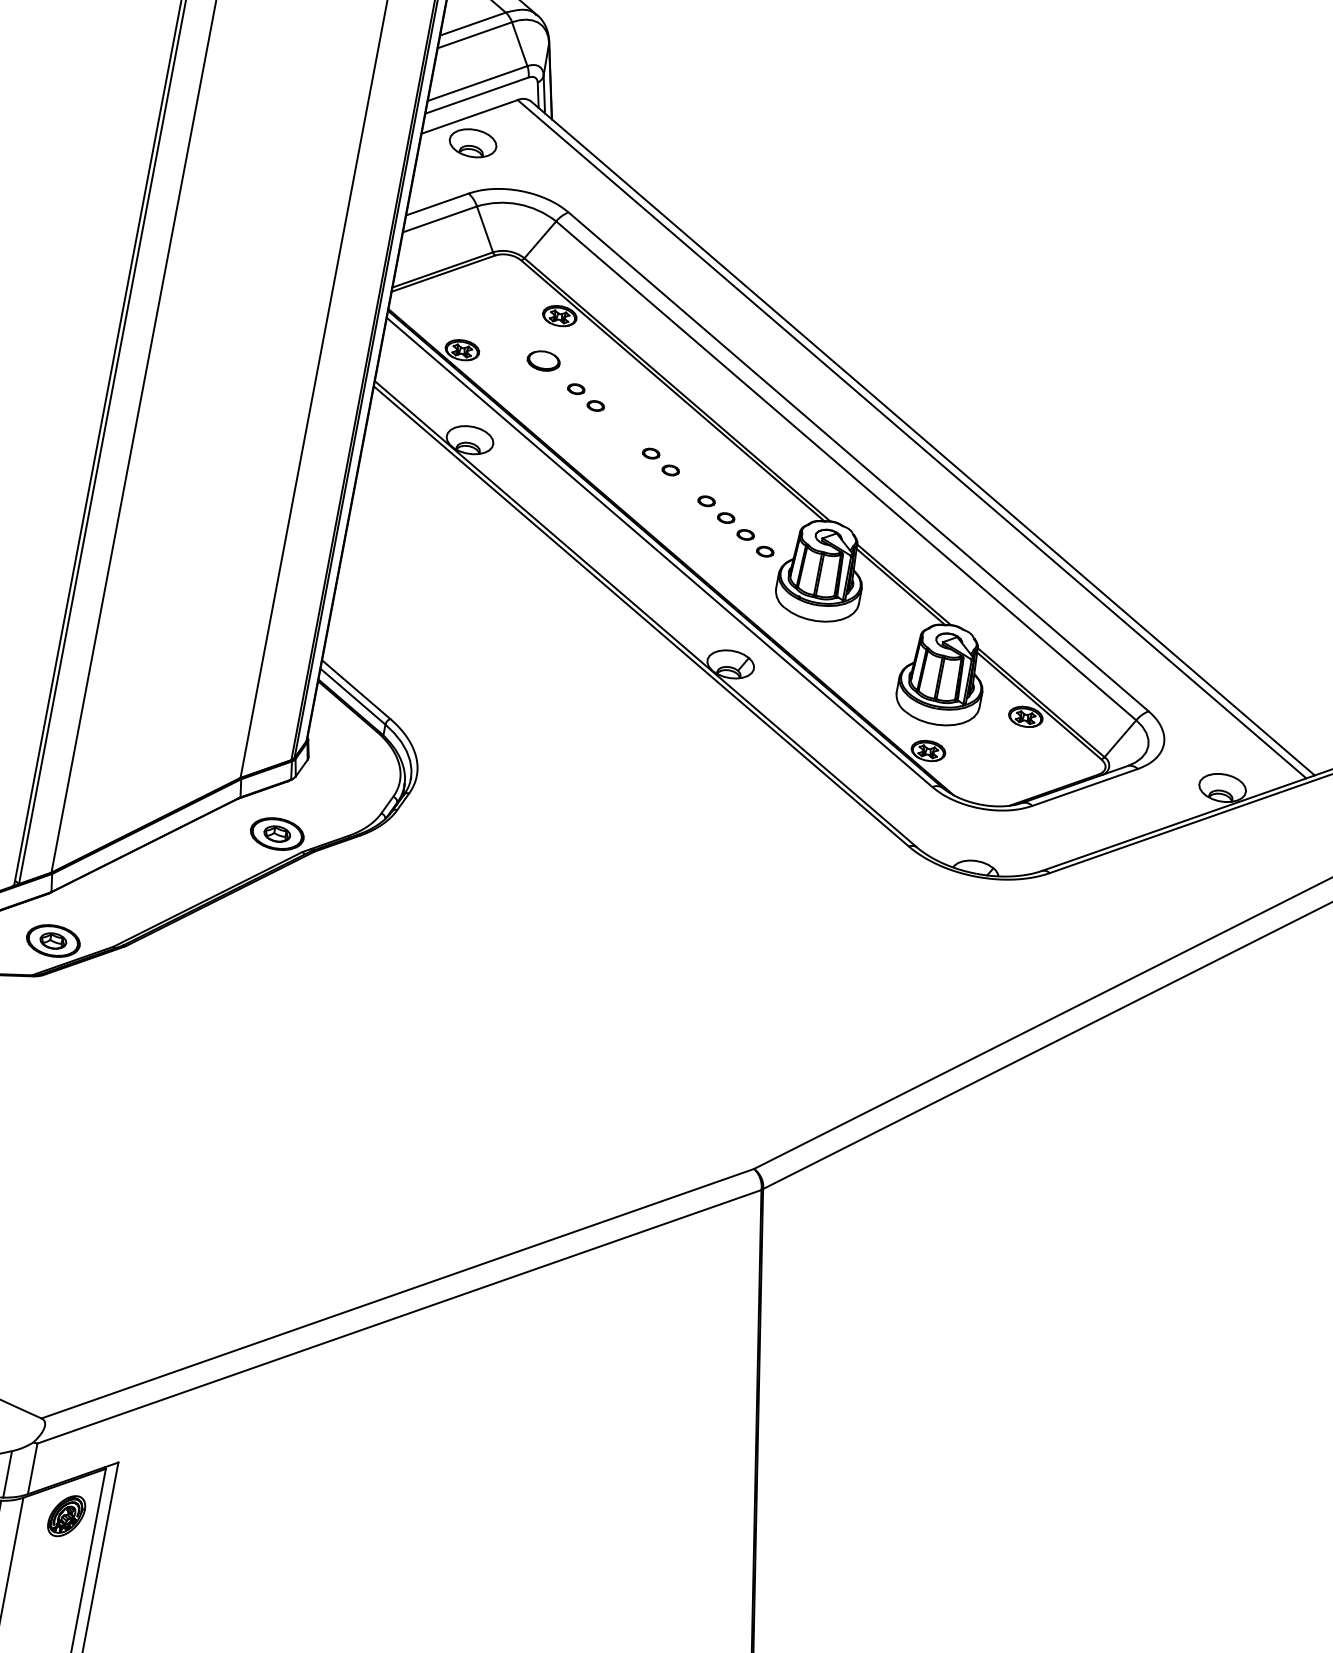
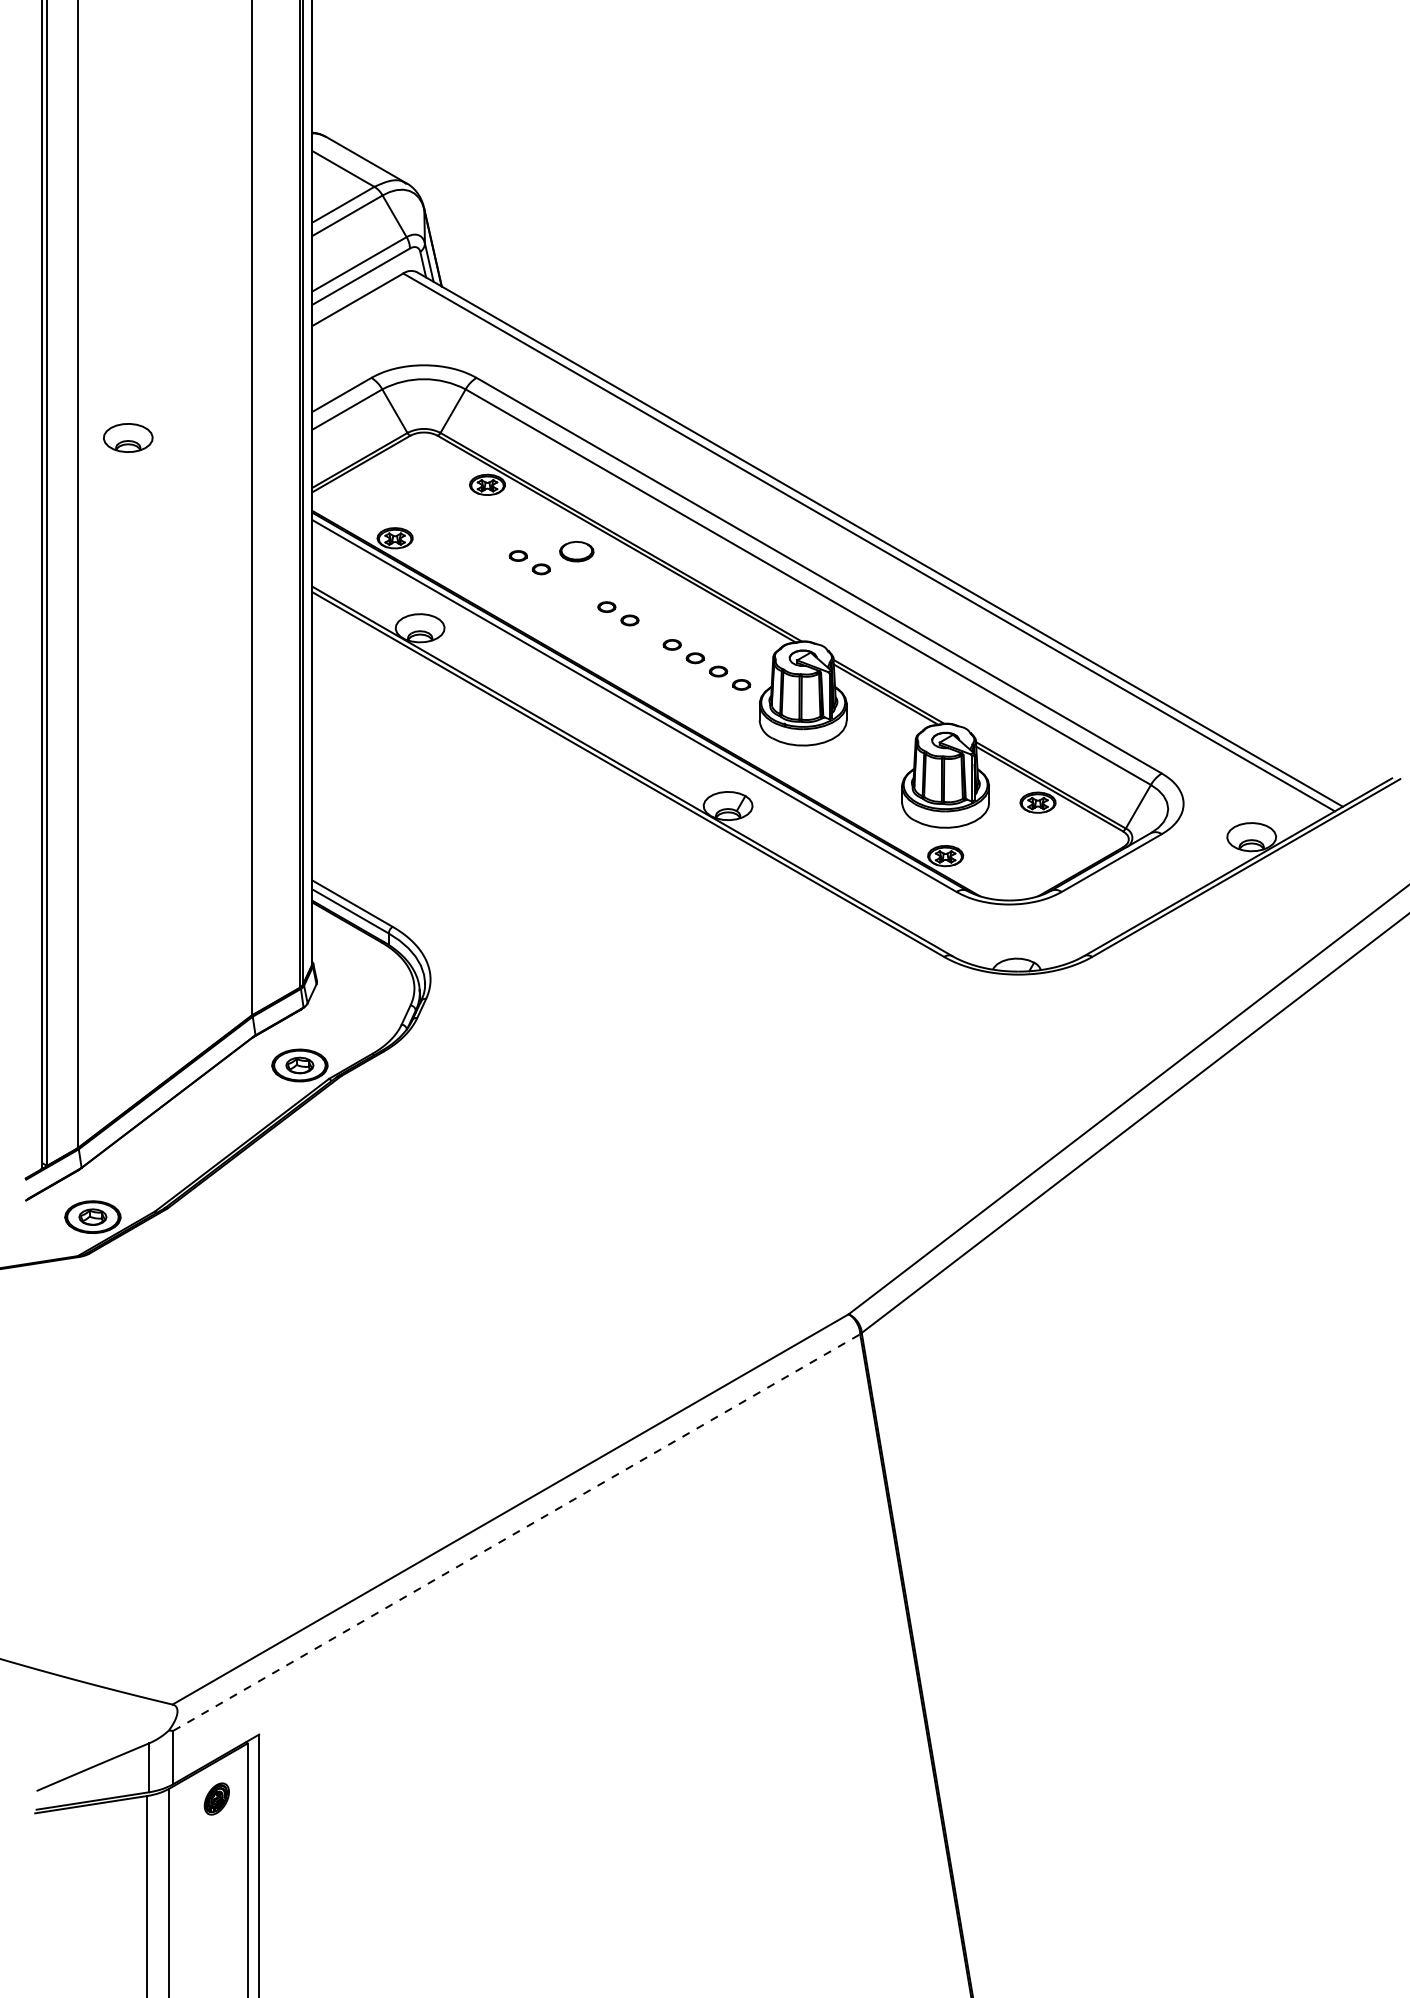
part: (473, 142) -> (128, 437), moved
part: (543, 360) -> (576, 551), moved
line: (399, 1316) -> (516, 1532), solid -> dashed
part: (66, 1515) -> (216, 1798), size x0.7

